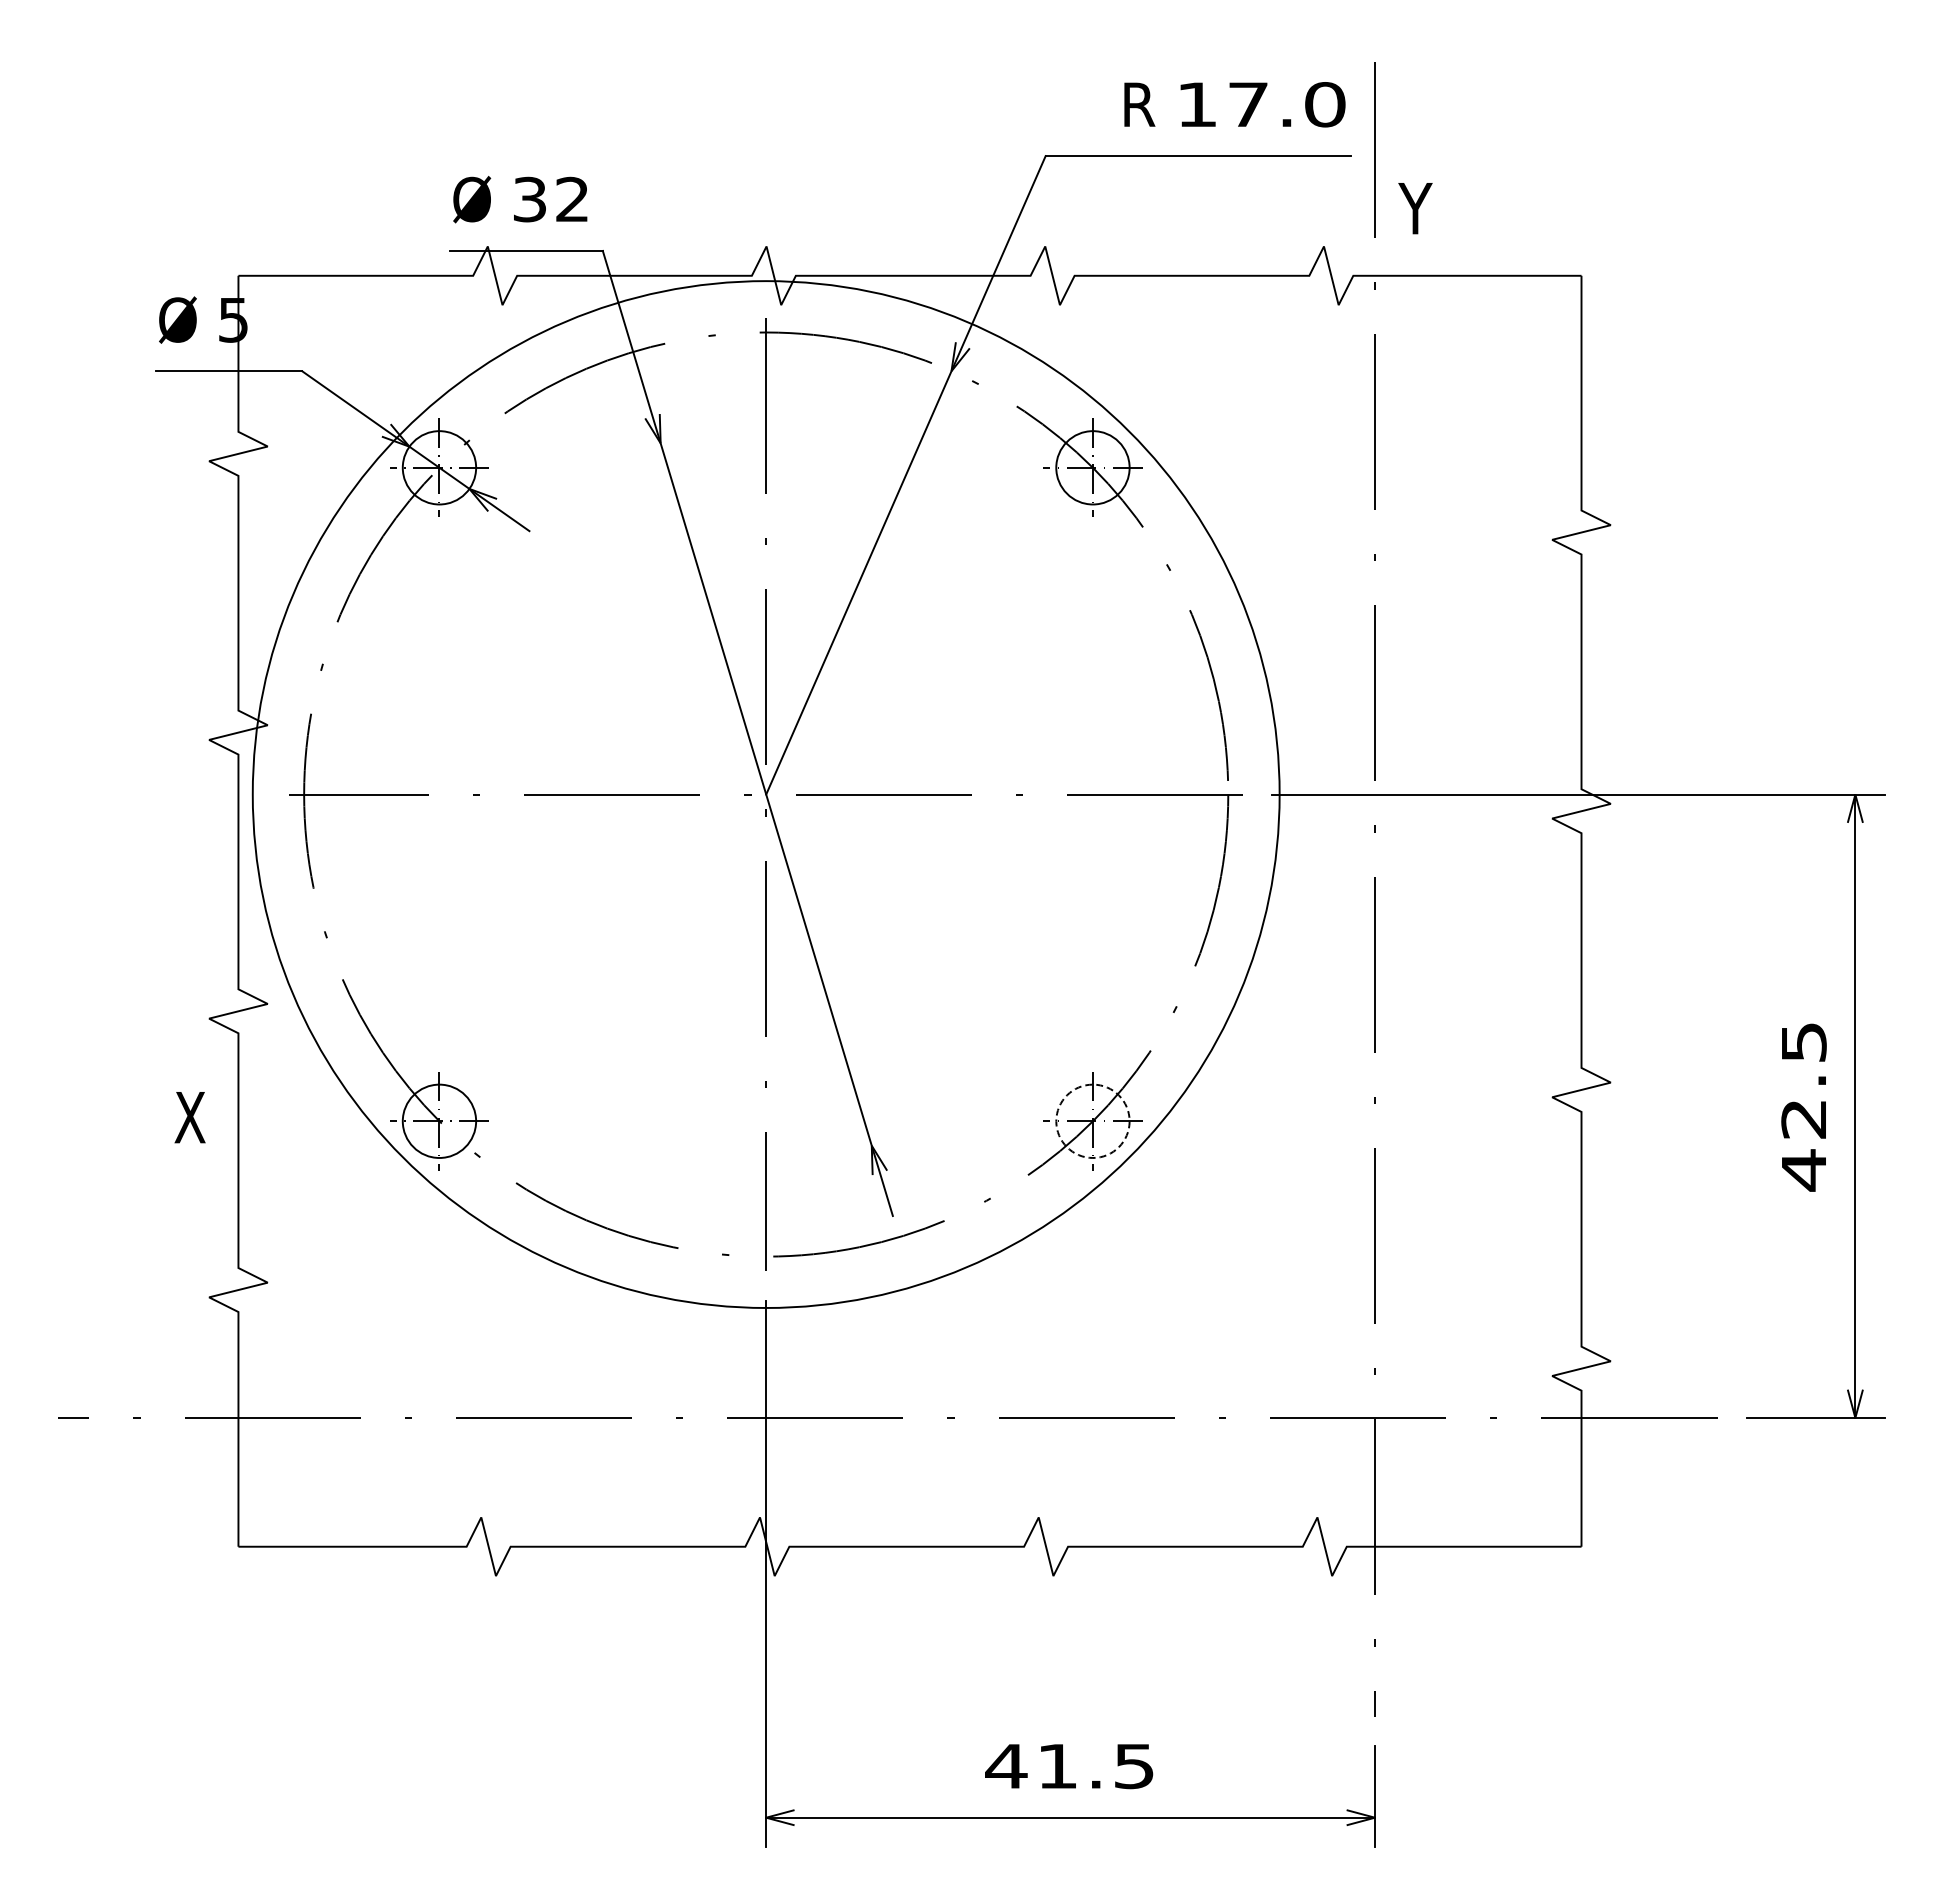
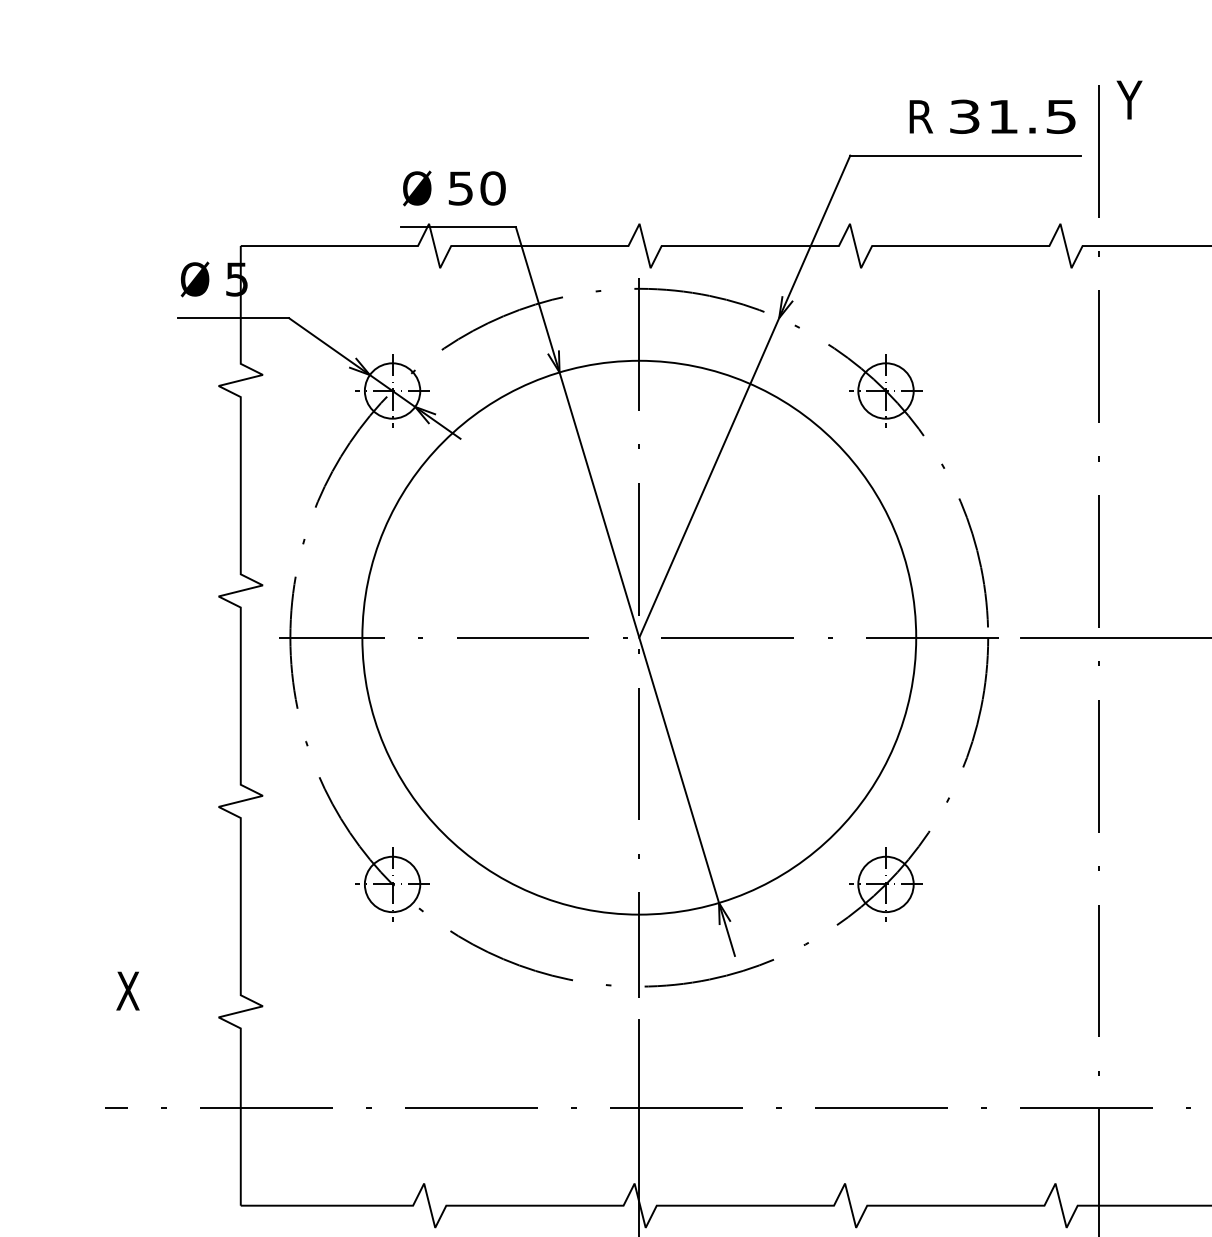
text: (1261, 104) -> (1013, 116), 17.0 -> 31.5
text: (551, 199) -> (477, 188), 32 -> 50
text: (1415, 208) -> (1129, 100), moved
circle: (765, 794) -> (638, 637), size x0.71
text: (189, 1117) -> (127, 991), moved
circle: (1092, 1120) -> (885, 883), dashed -> solid

